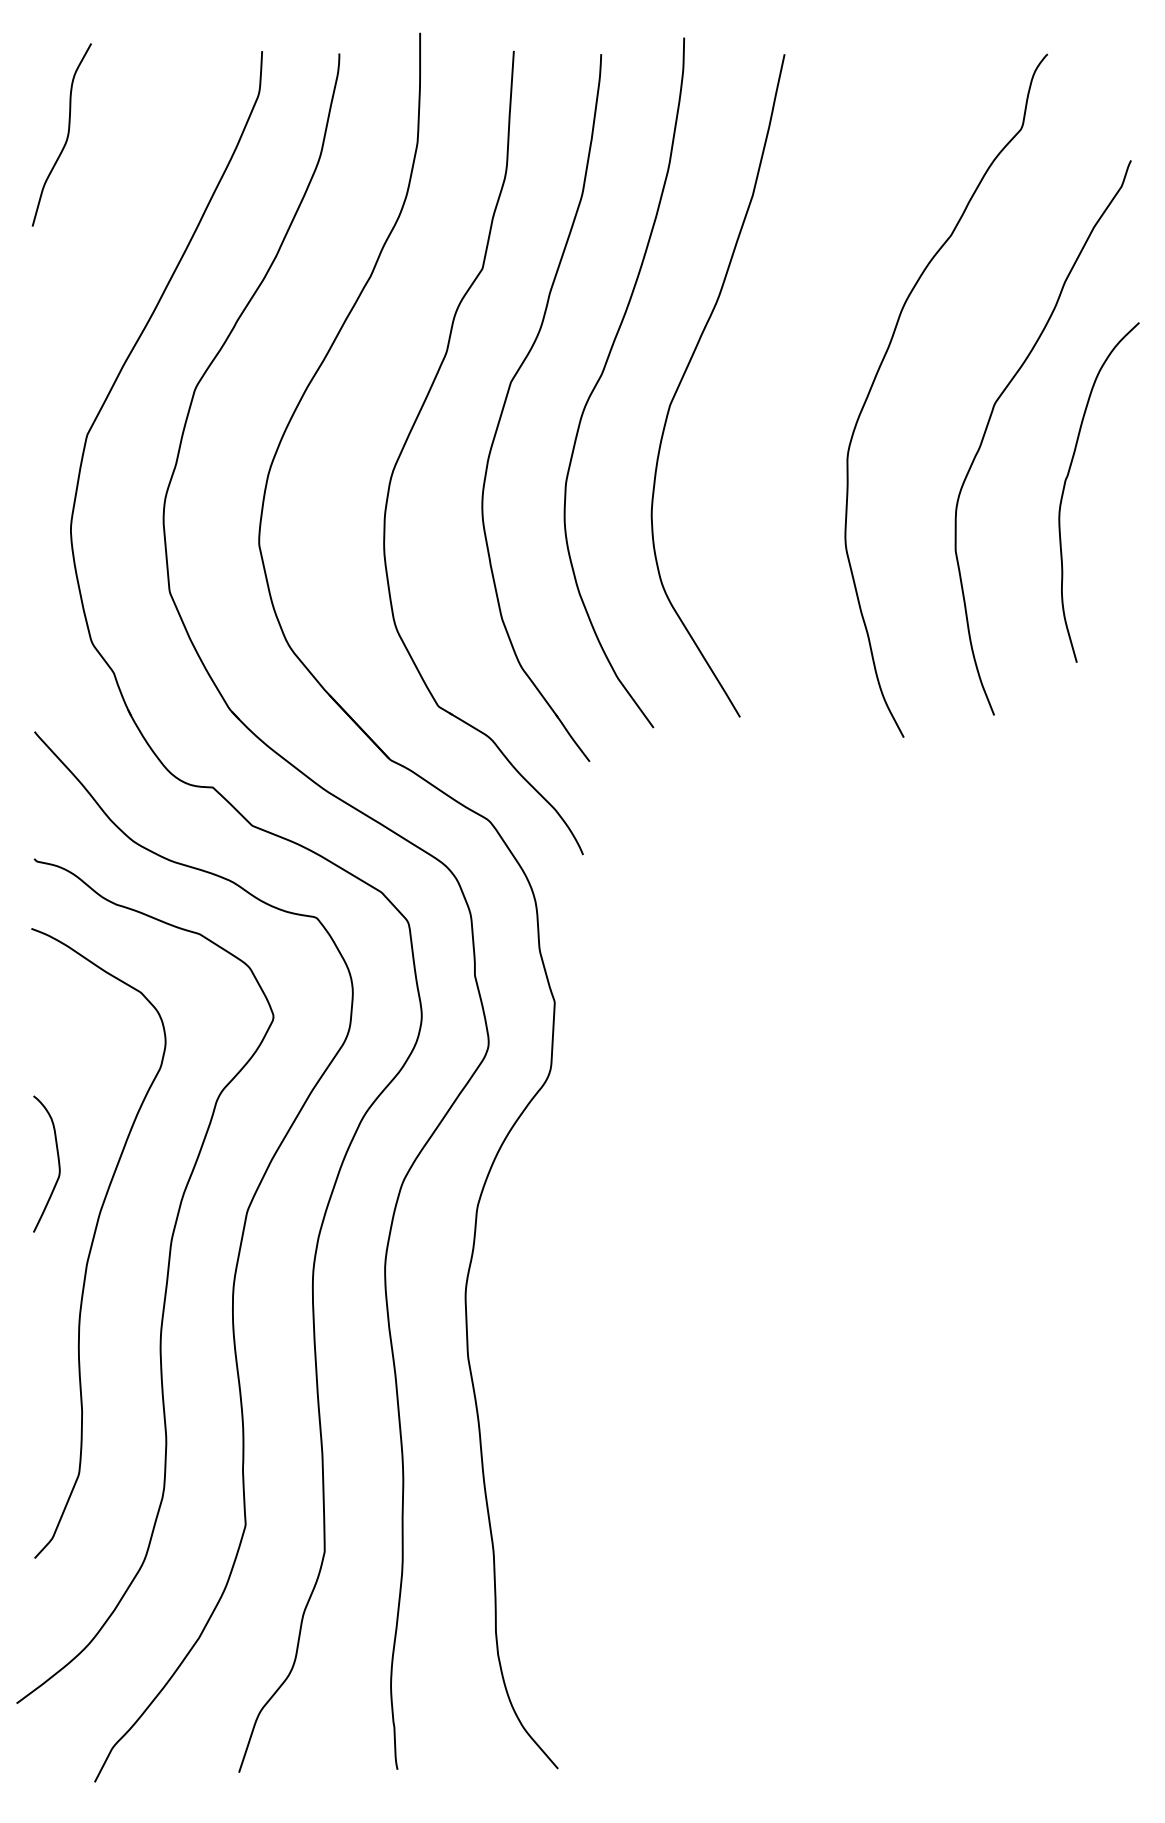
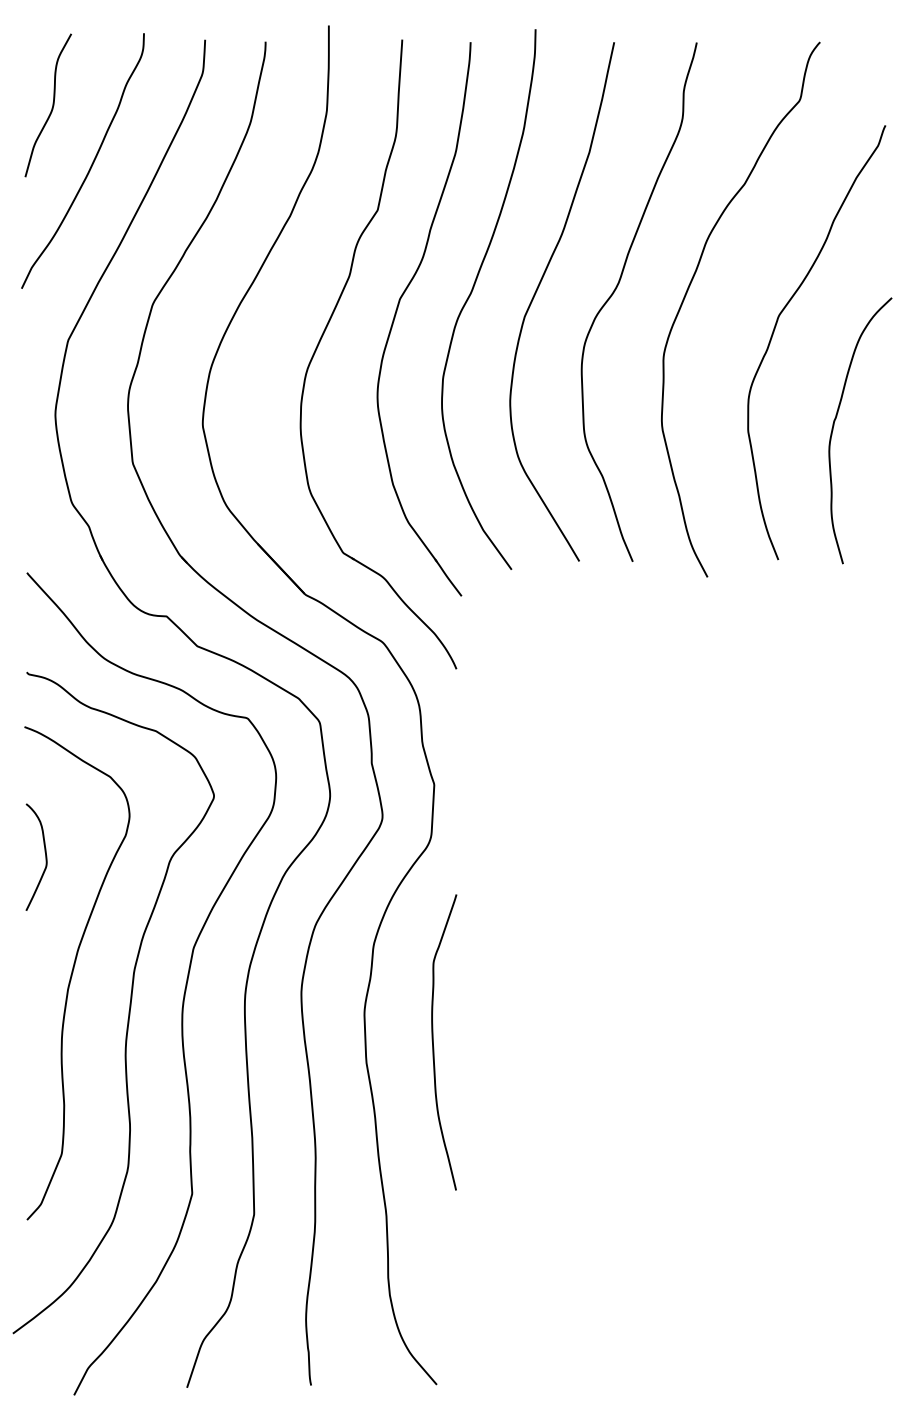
curve: (116, 211) -> (91, 165), added
curve: (786, 371) -> (615, 290), added
curve: (1065, 486) -> (834, 426), moved
curve: (57, 1159) -> (44, 853), moved
curve: (554, 1334) -> (434, 1044), added

